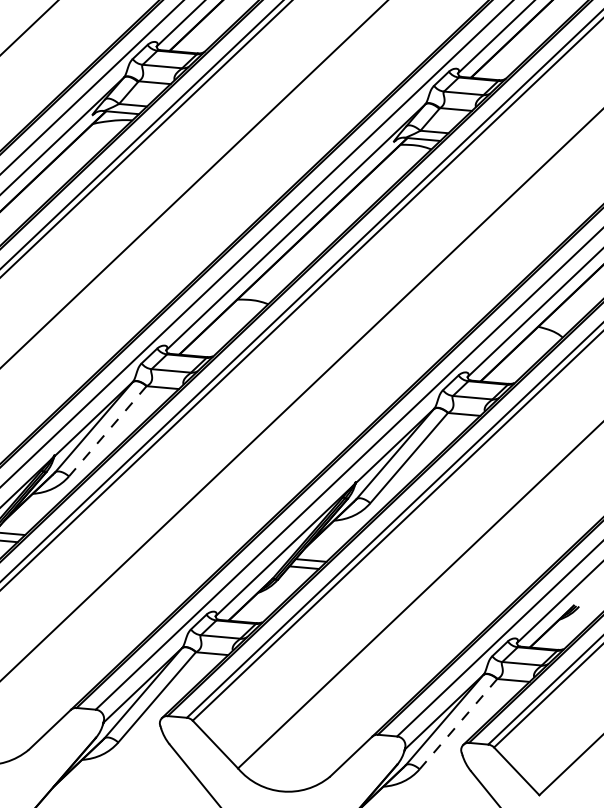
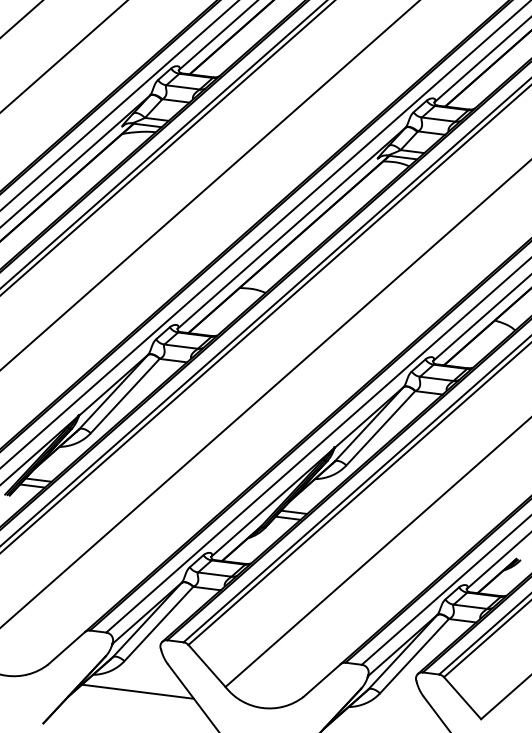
line: (108, 431) -> (125, 396), dashed -> solid
line: (458, 724) -> (414, 656), dashed -> solid
line: (134, 777) -> (137, 691), added

